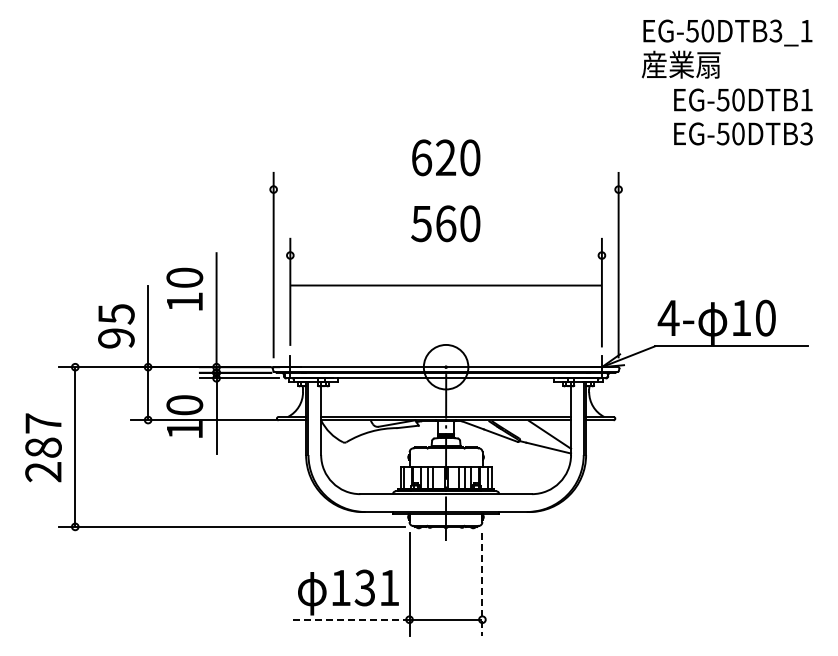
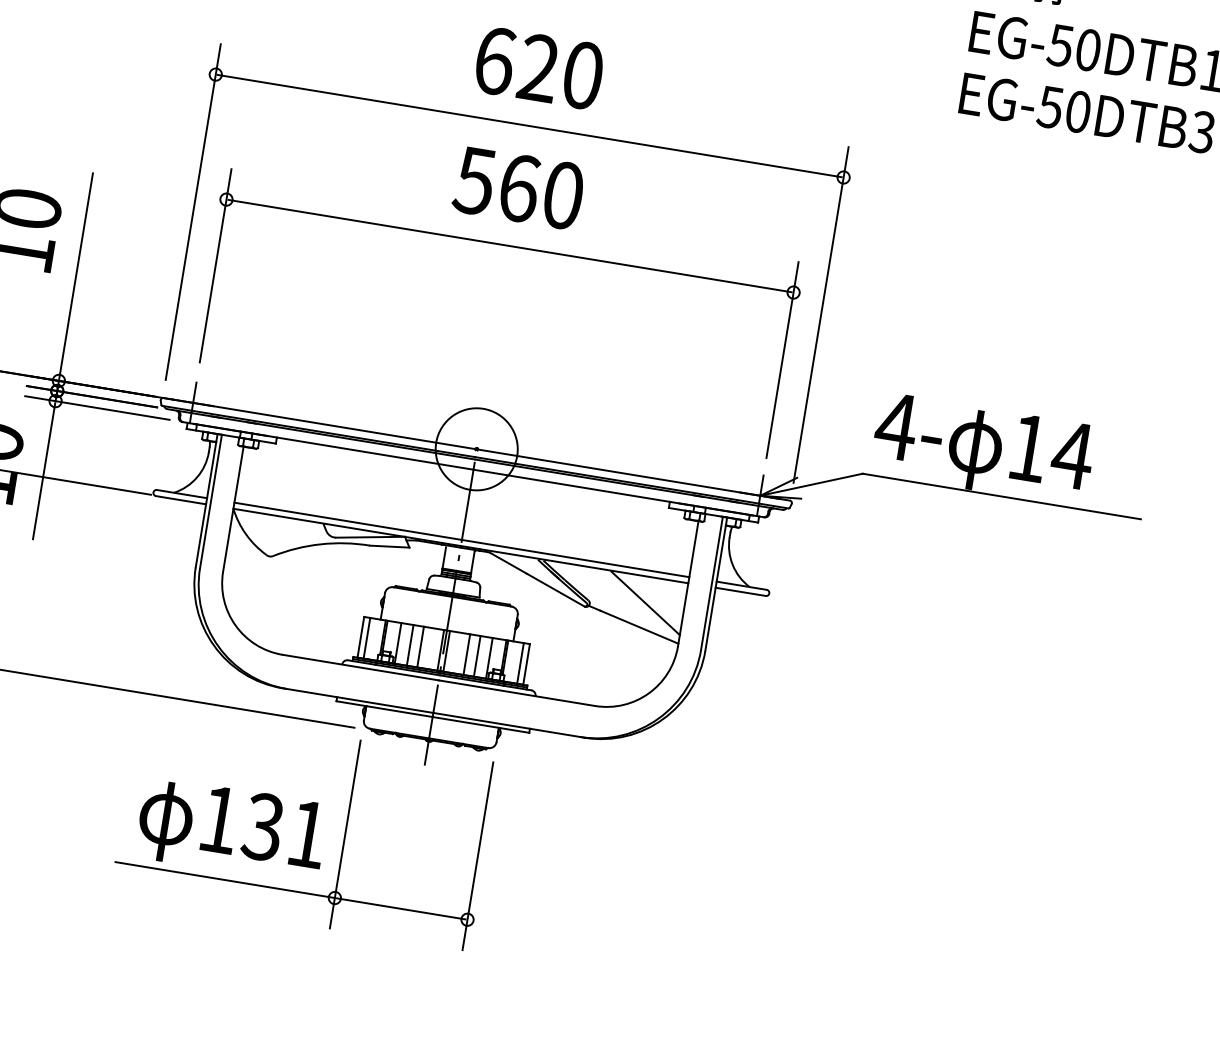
line: (445, 189) -> (528, 125), added
line: (445, 285) -> (508, 245), moved
text: (765, 317) -> (1072, 454), 10 -> 14
line: (482, 584) -> (478, 855), dashed -> solid
line: (348, 619) -> (223, 879), dashed -> solid

